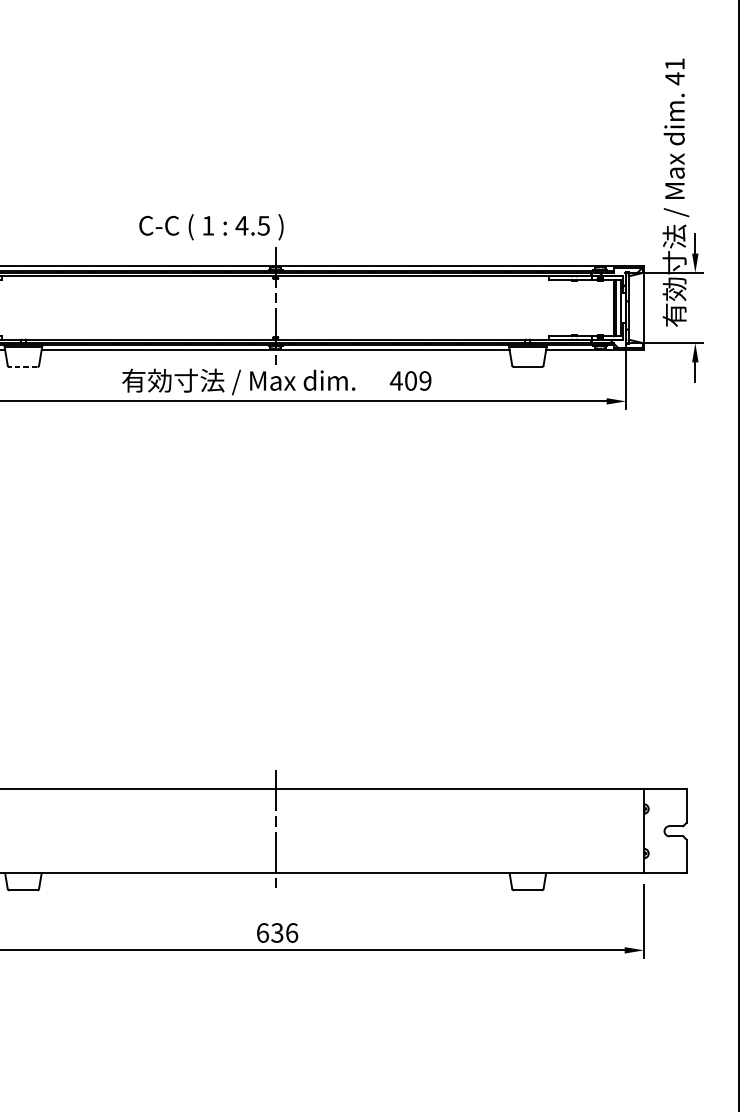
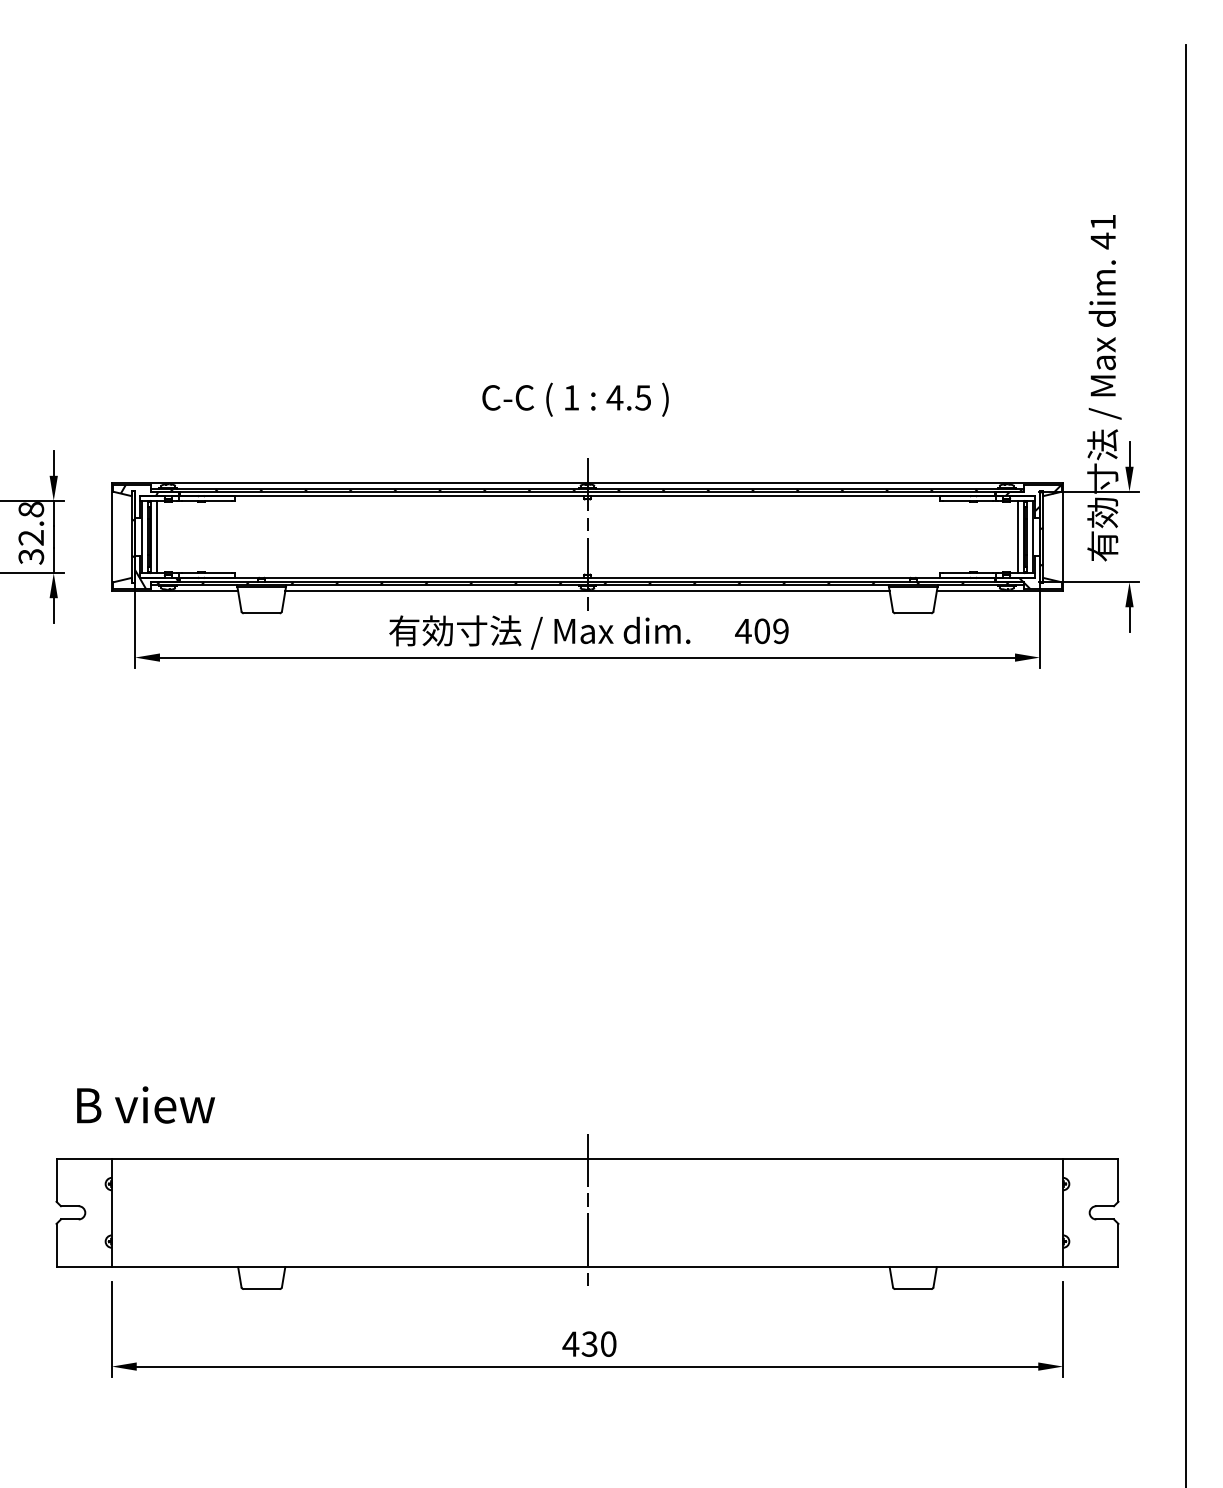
text: (211, 227) -> (575, 399), moved
line: (608, 307) -> (1017, 536), added
line: (23, 367) -> (261, 613), dashed -> solid
text: (277, 932) -> (589, 1343), 636 -> 430

